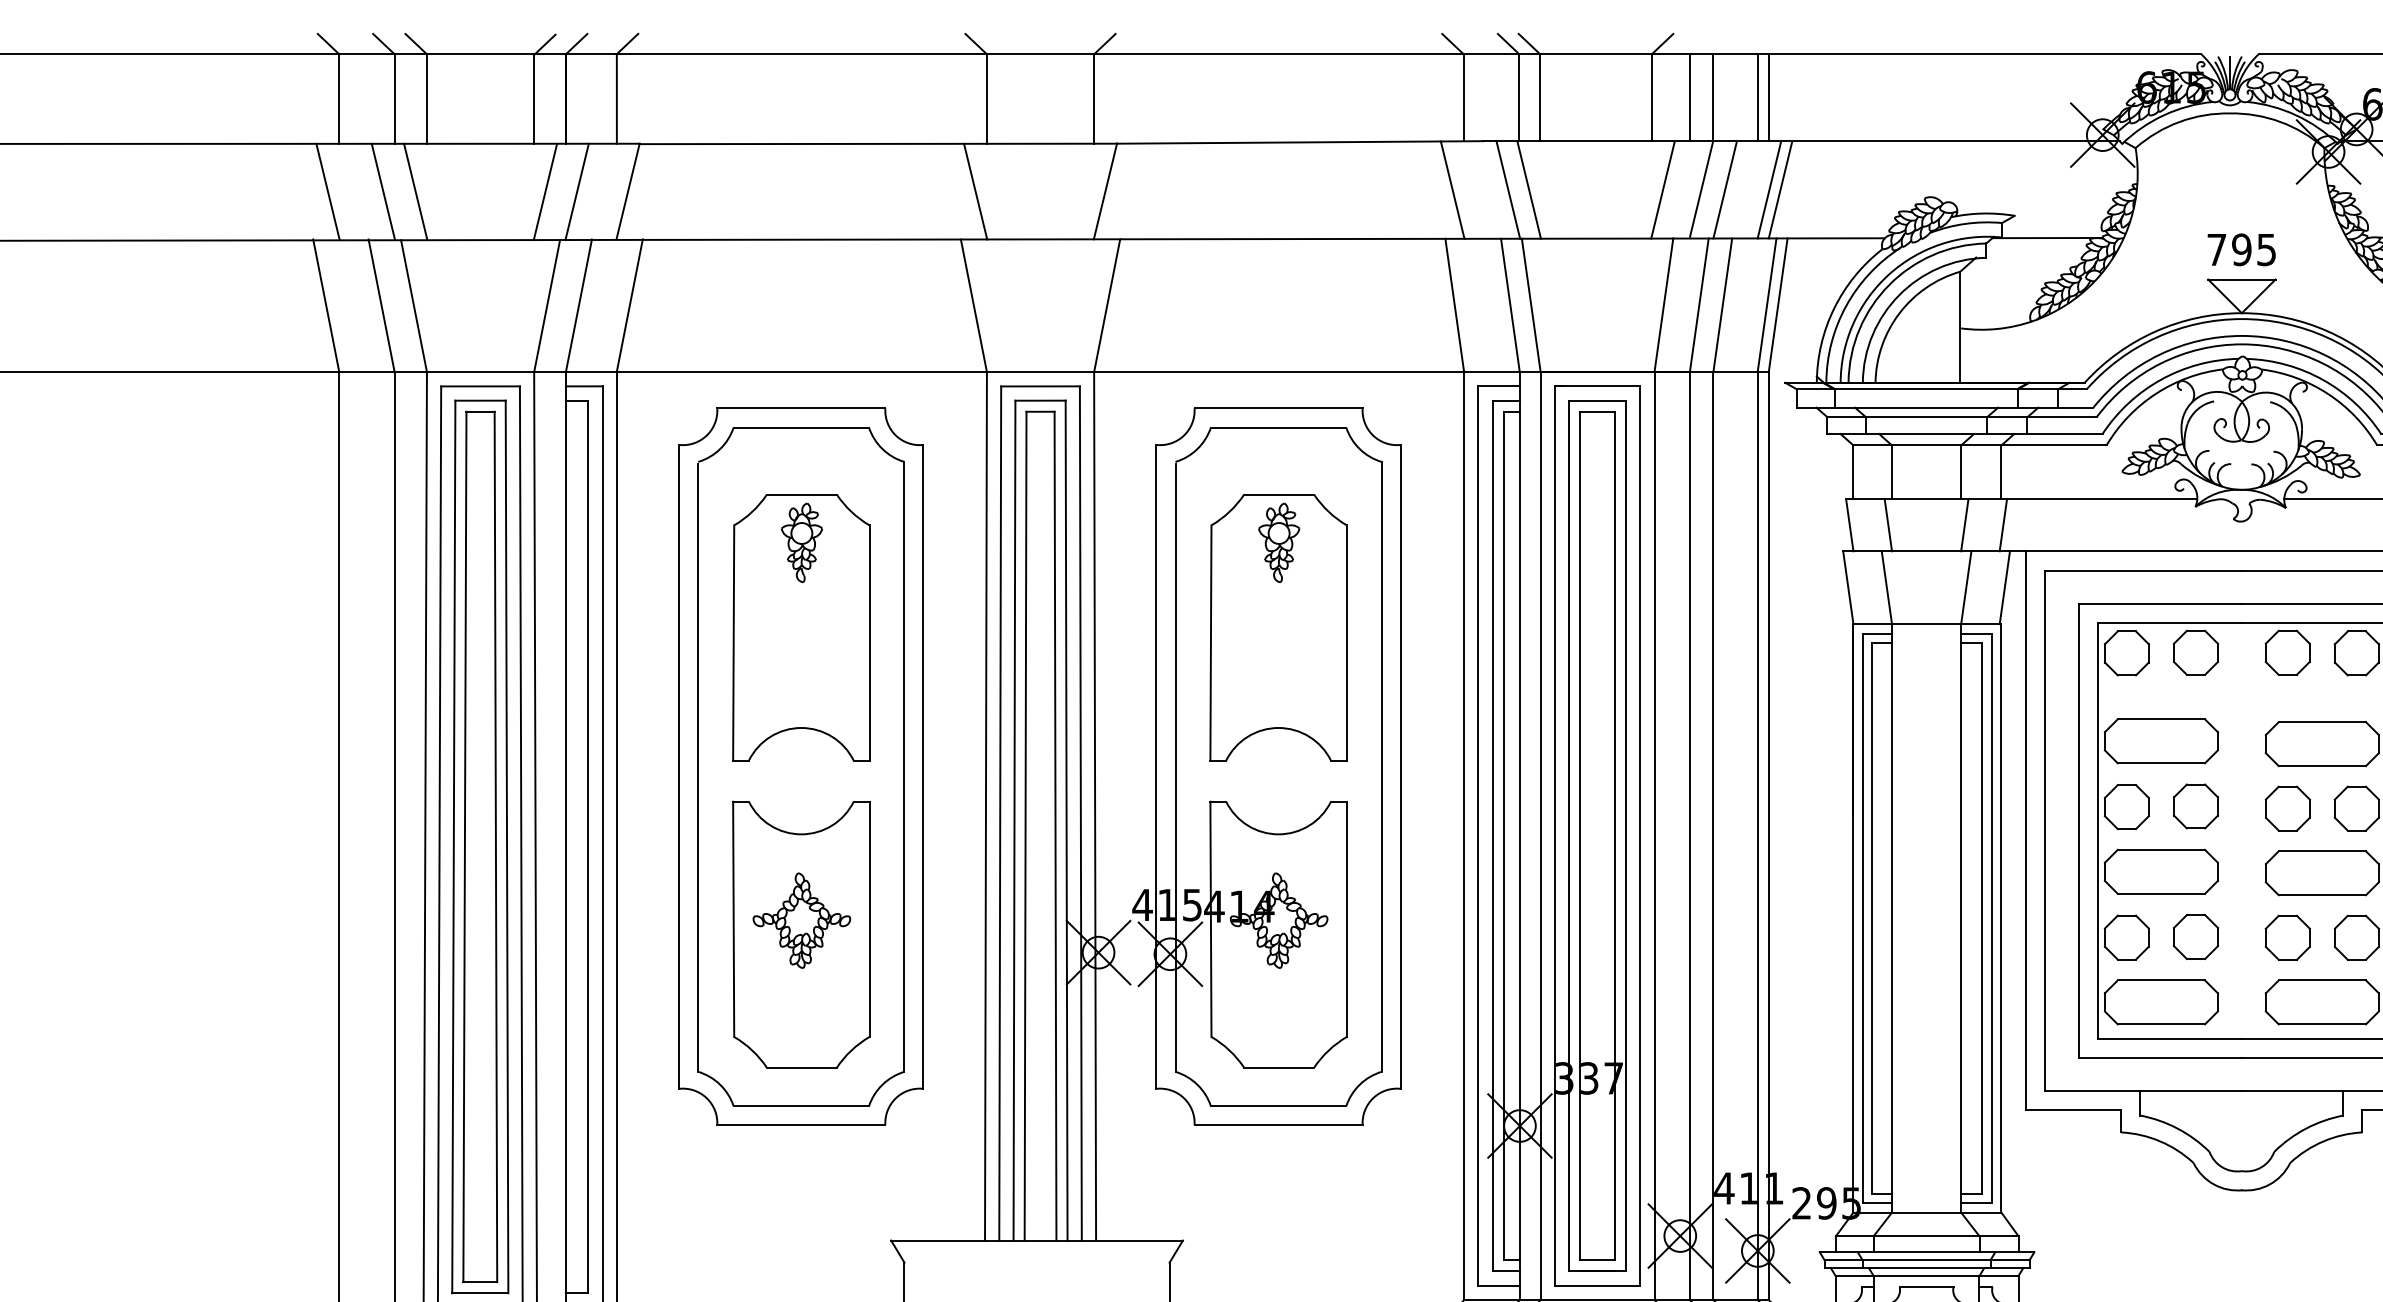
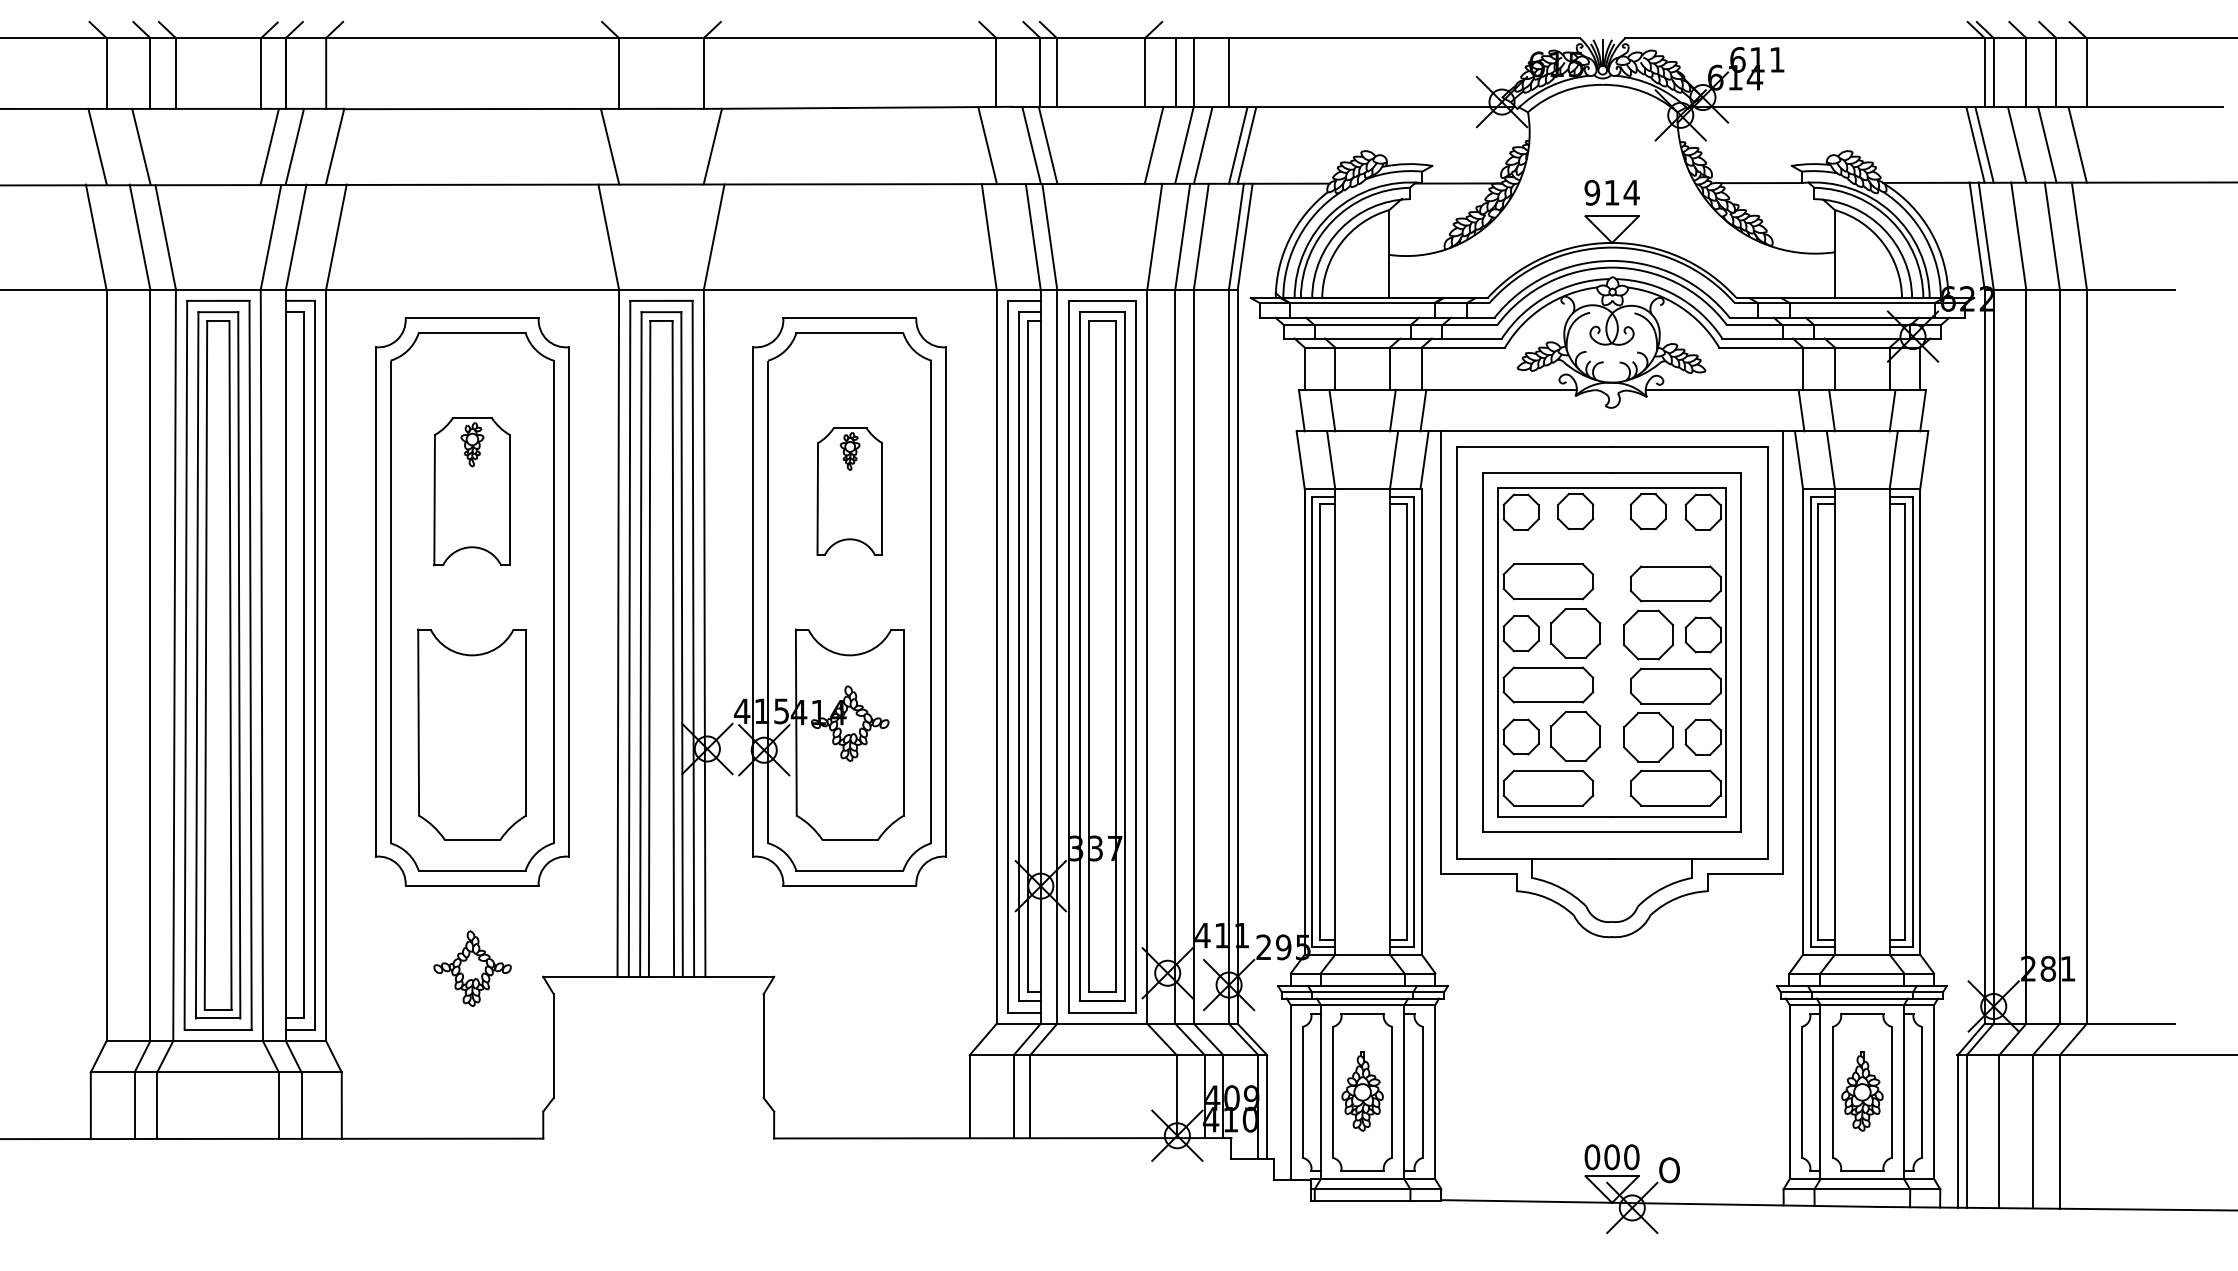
line: (1768, 97) -> (1237, 72), removed
line: (415, 191) -> (166, 146), removed
text: (2241, 249) -> (1611, 192), 795 -> 914
part: (800, 627) -> (471, 491), size x0.7
part: (1278, 627) -> (849, 491), size x0.6
part: (2195, 805) -> (1575, 632), size x1.4
part: (2287, 807) -> (1648, 634), size x1.4
part: (801, 920) -> (472, 968), moved
part: (2195, 936) -> (1575, 736), size x1.4
part: (2287, 936) -> (1648, 736), size x1.4

